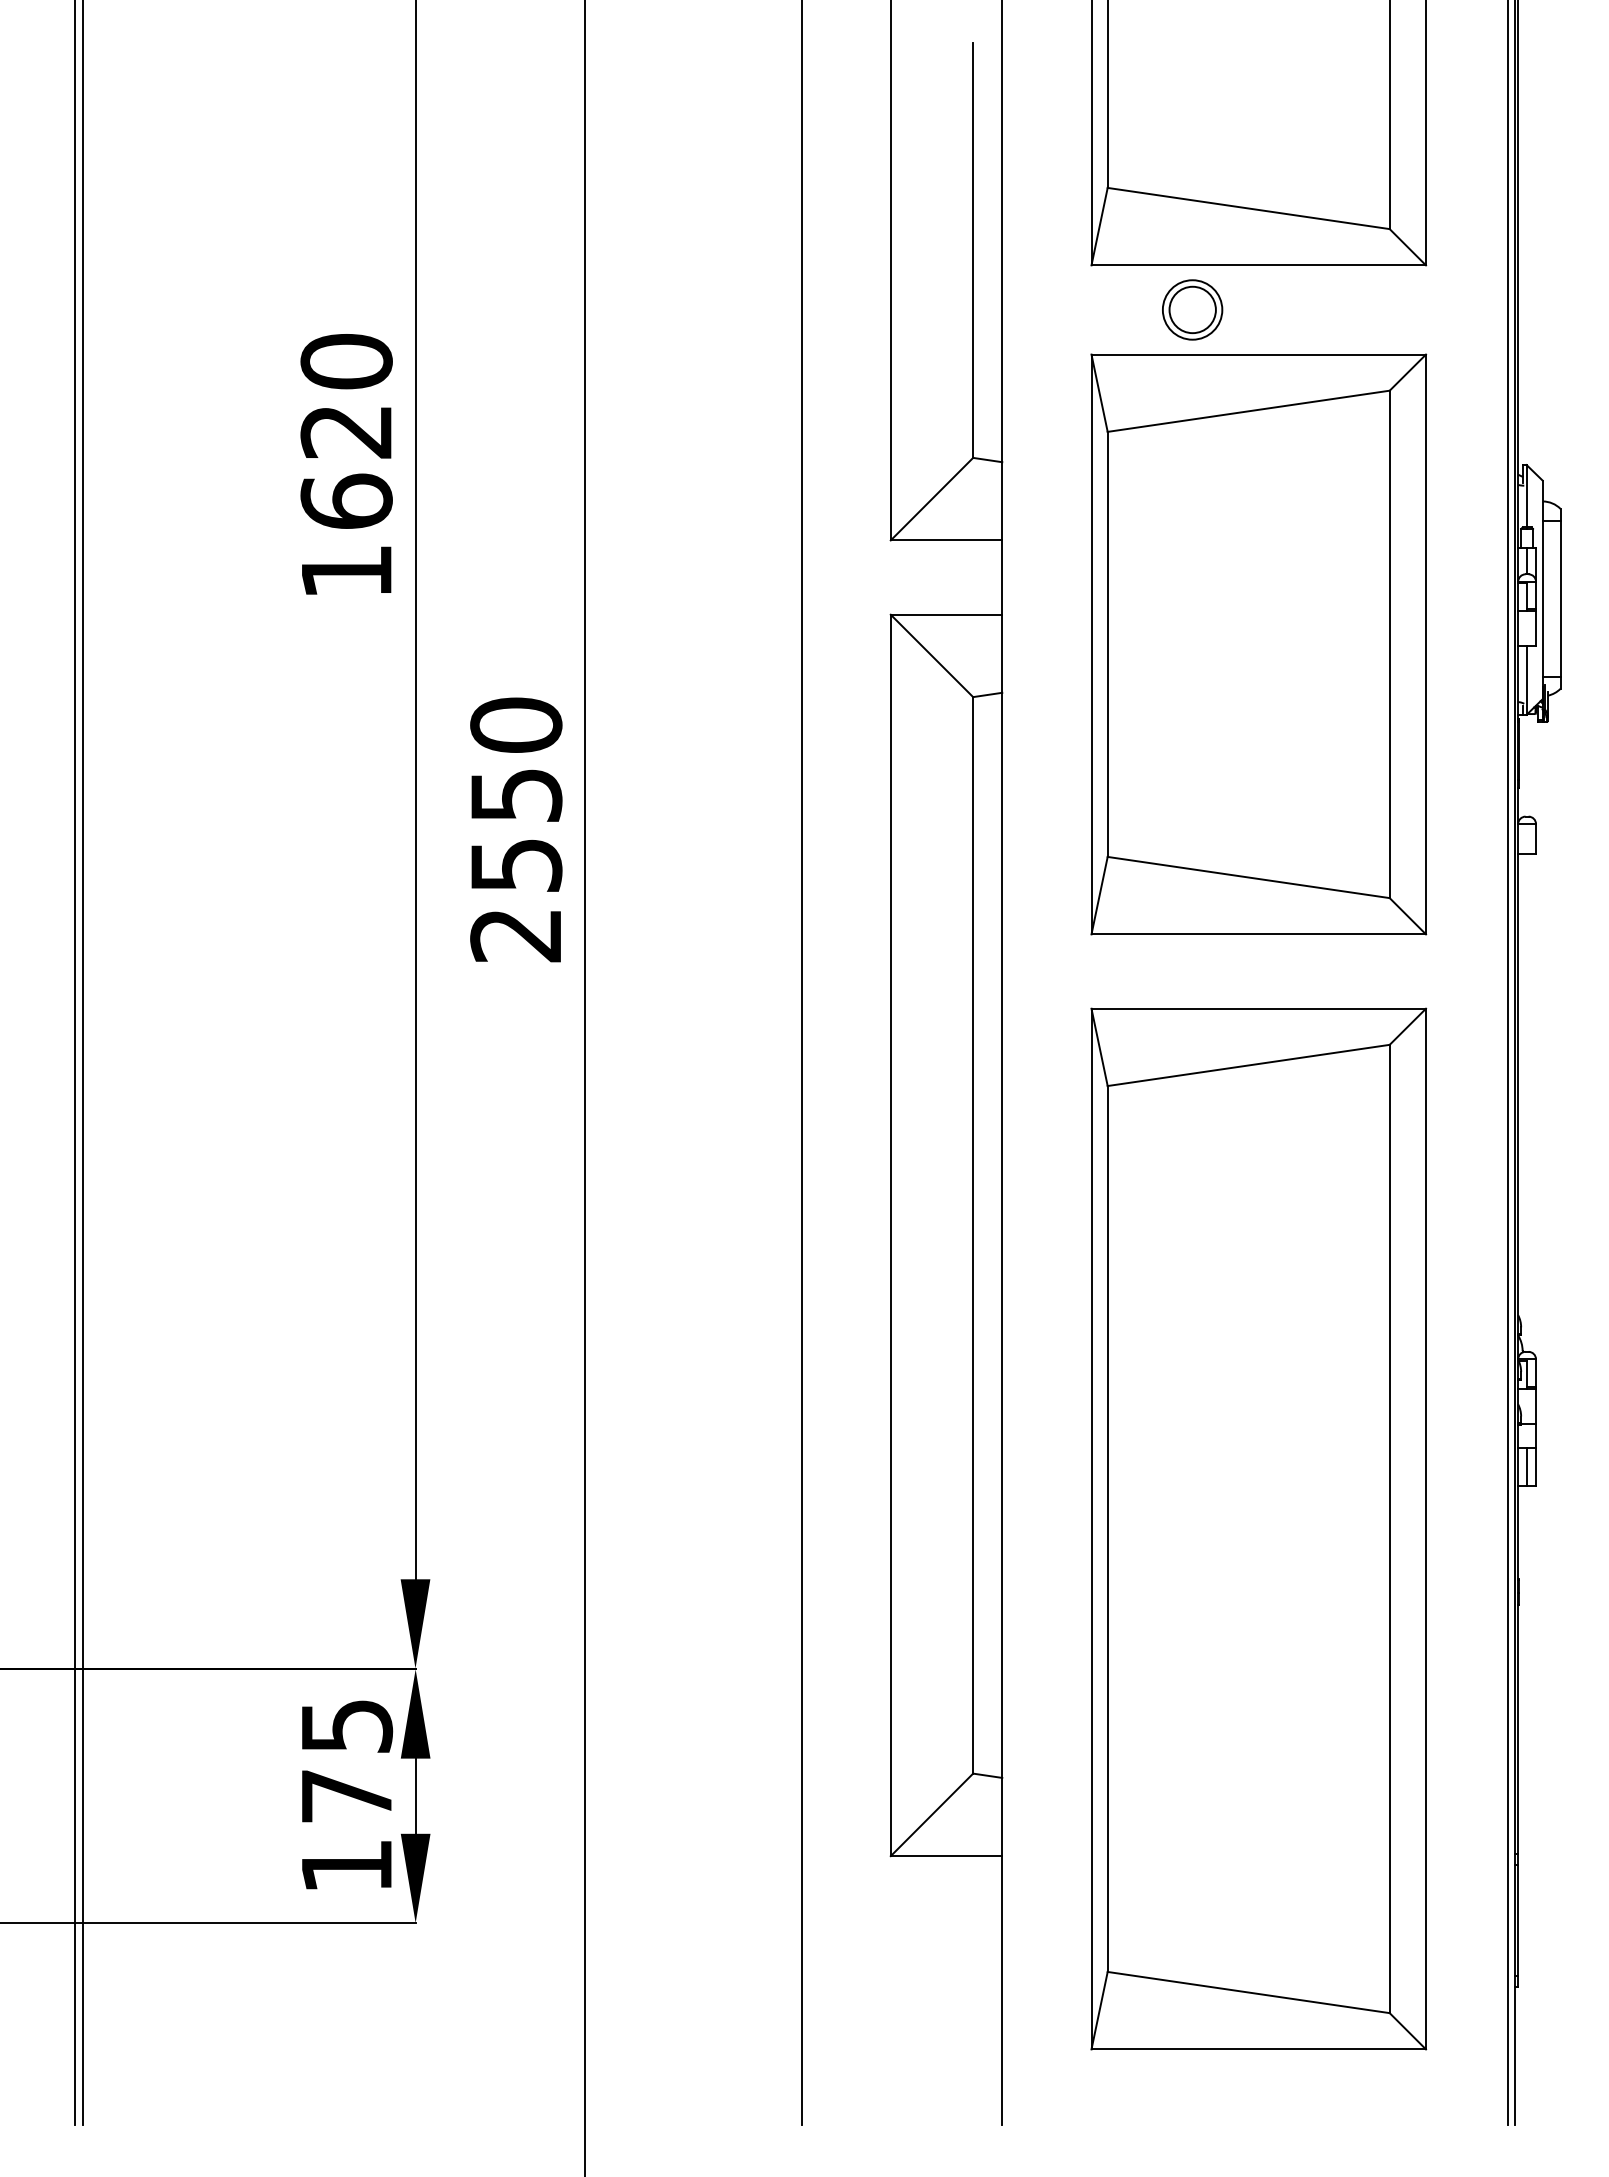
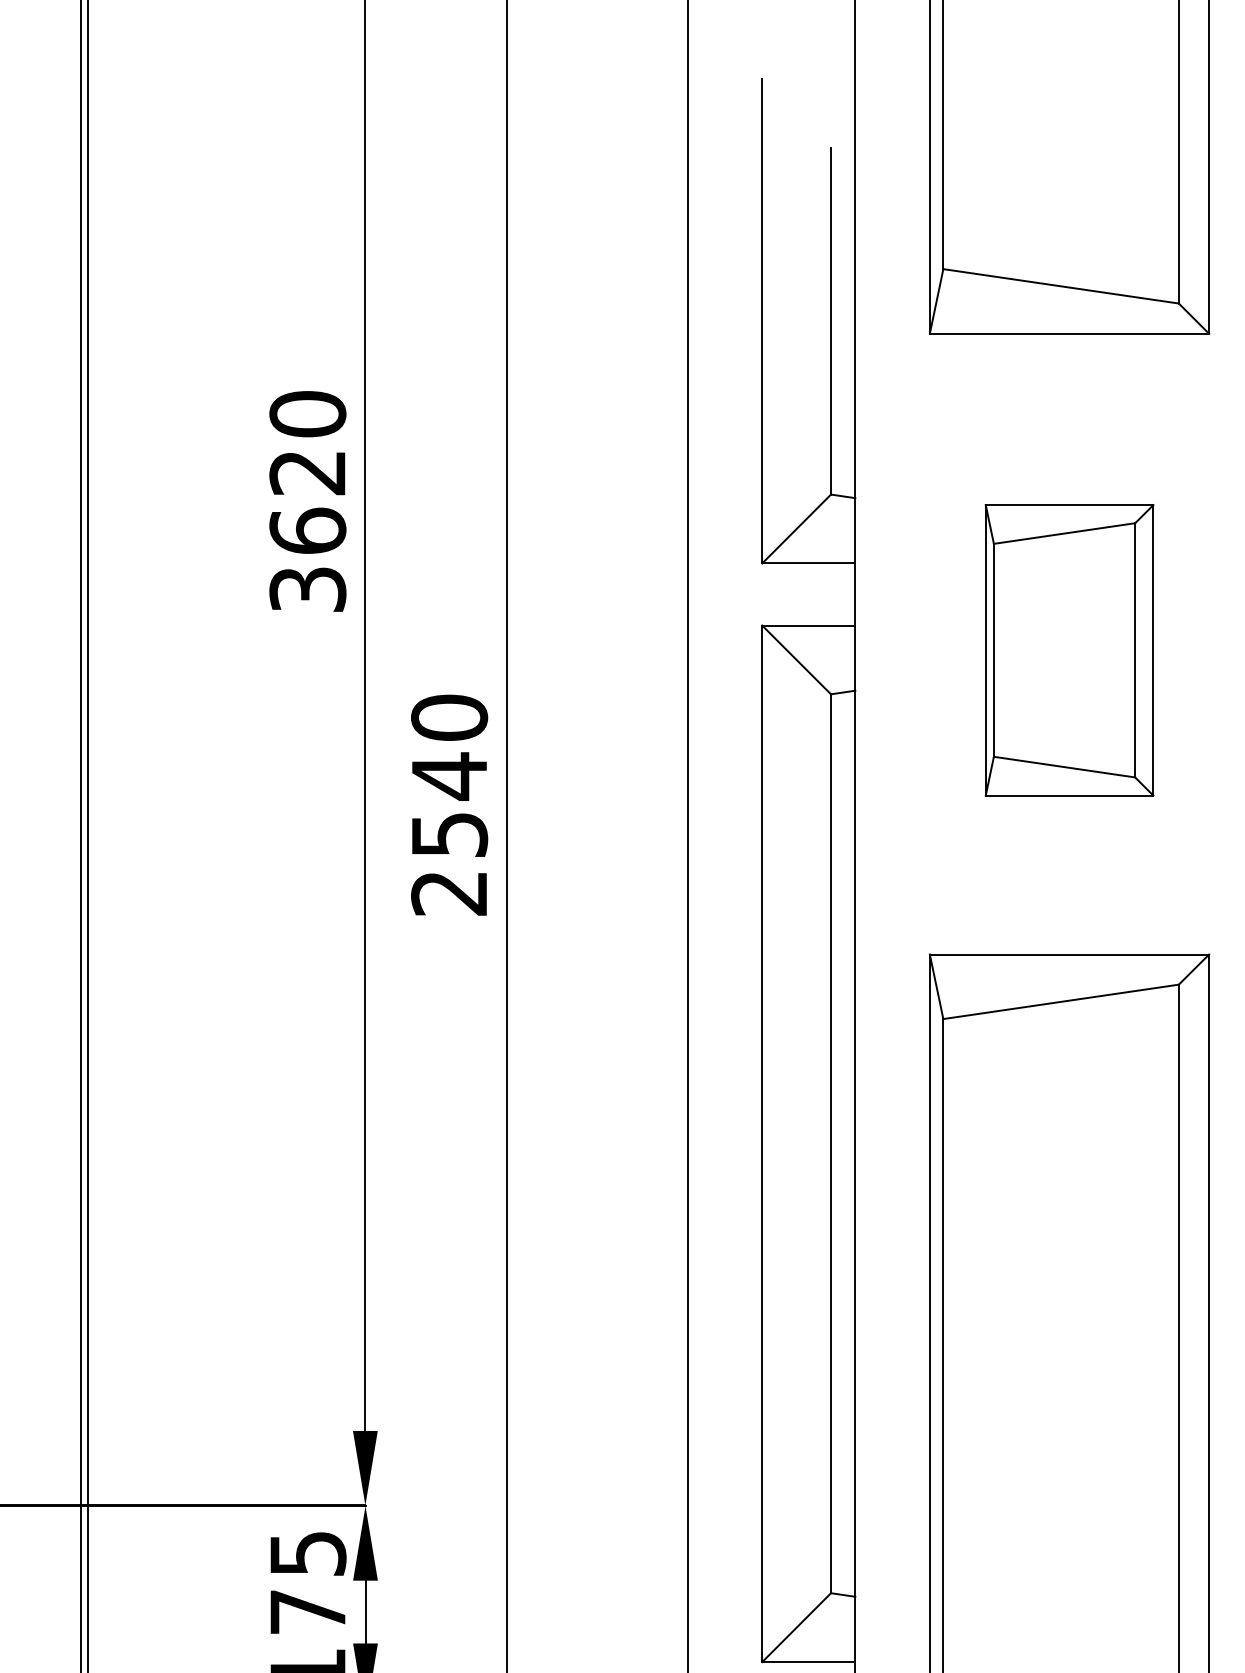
part: (1192, 309) -> (1014, 370), removed
text: (346, 571) -> (307, 589), 1620 -> 3620
part: (1258, 644) -> (1069, 650), size x0.6
text: (516, 795) -> (449, 776), 2550 -> 2540

